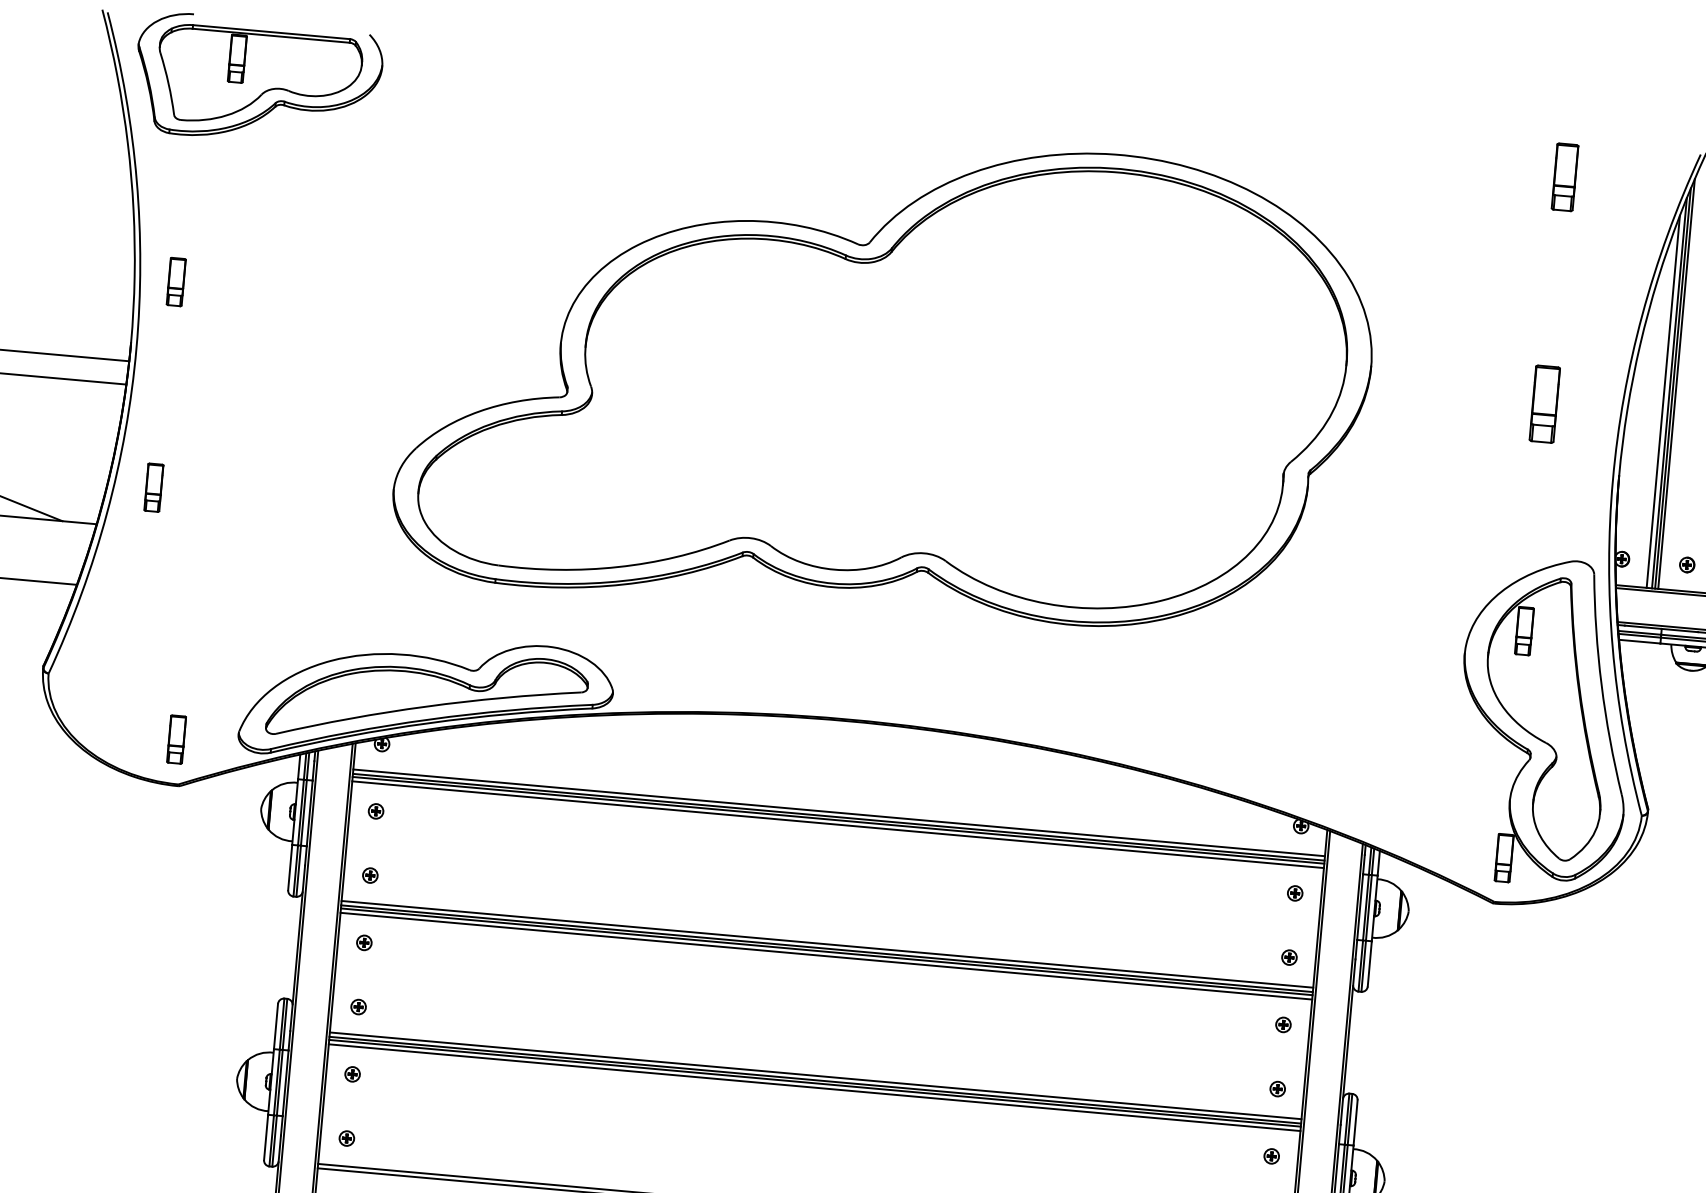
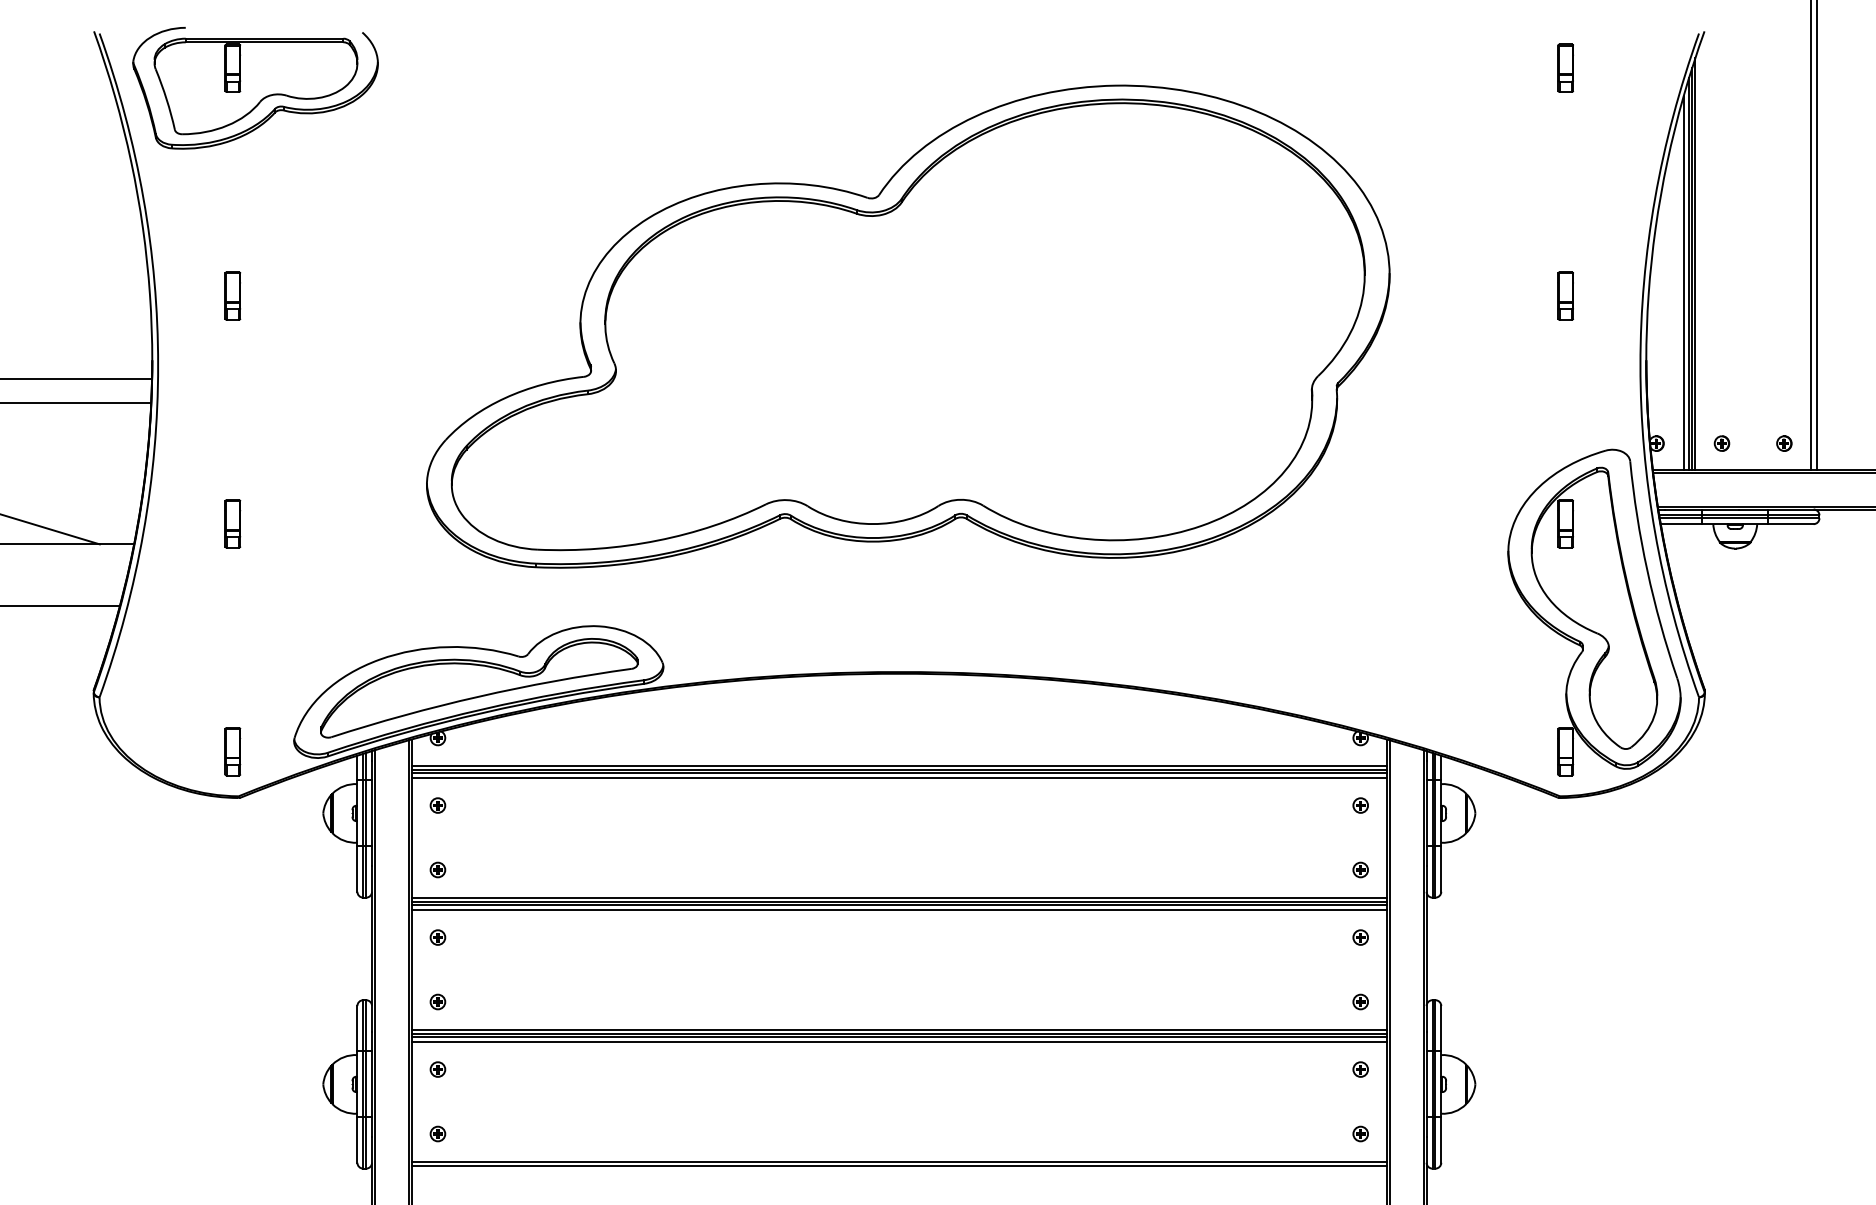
part: (1564, 176) -> (1565, 67), size x0.71
part: (175, 281) -> (232, 295), moved
part: (1544, 403) -> (1565, 295), size x0.62
part: (153, 487) -> (232, 523), moved

